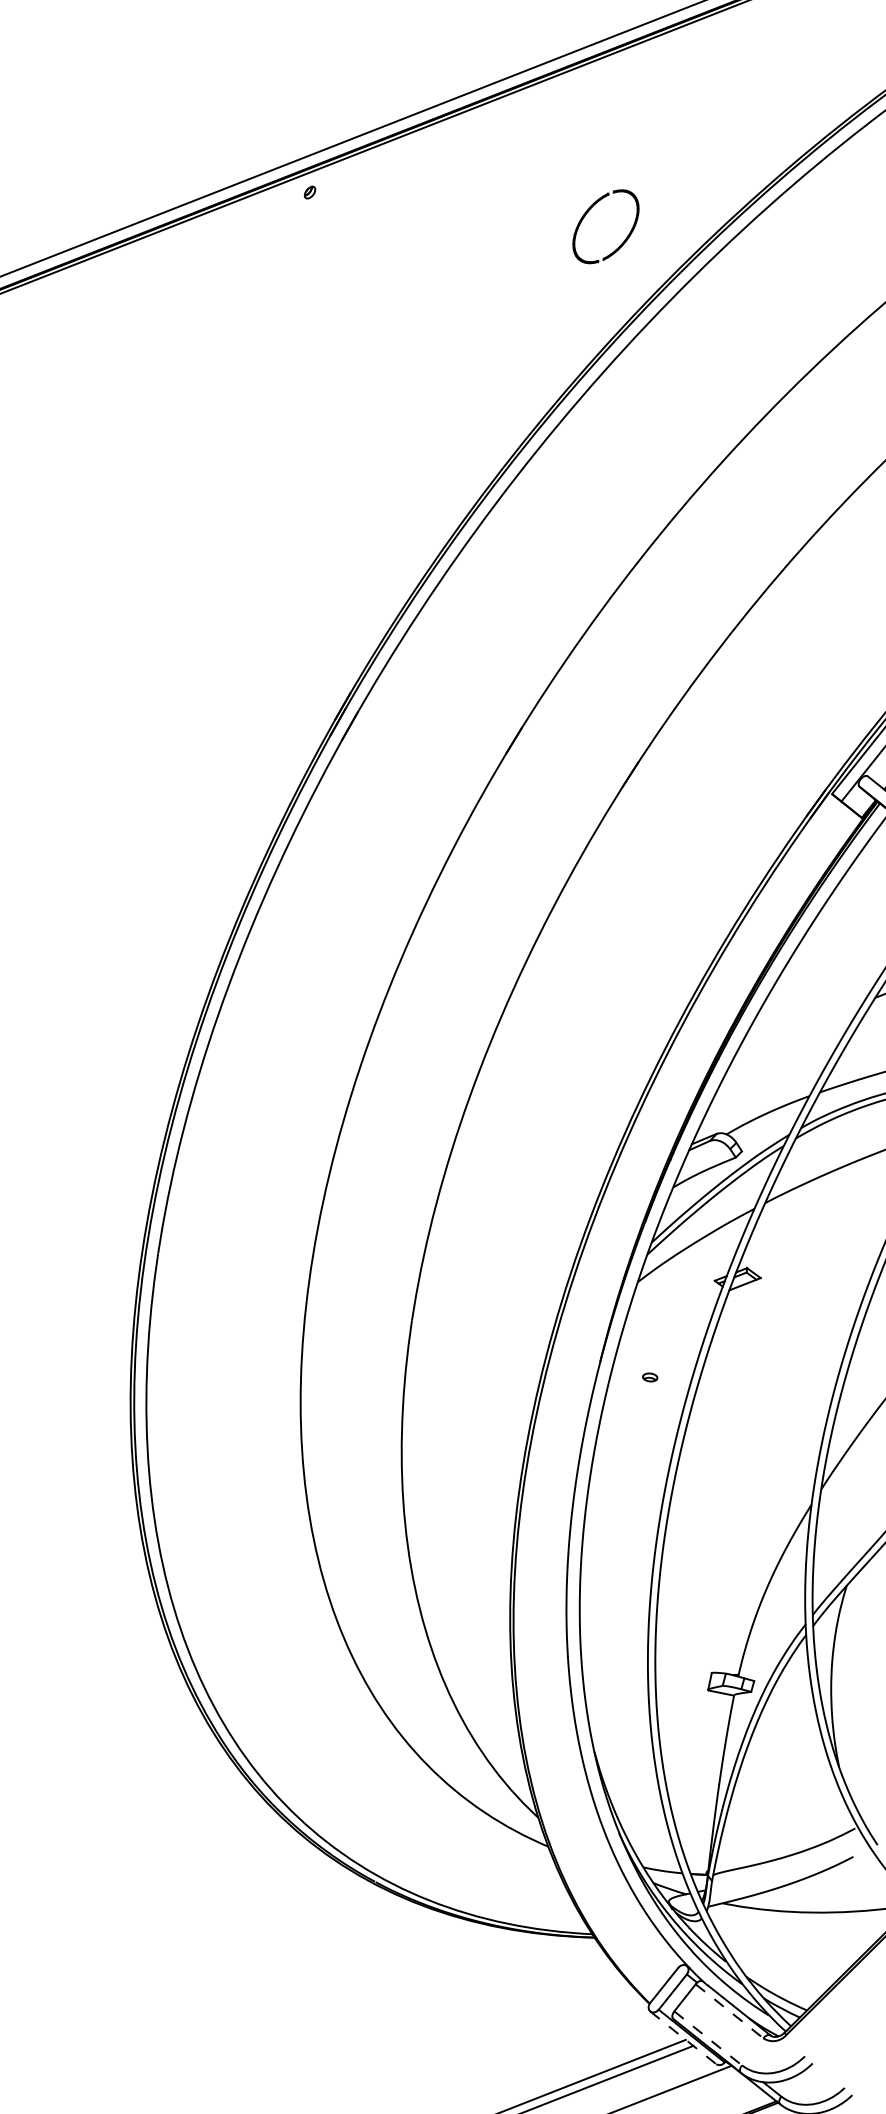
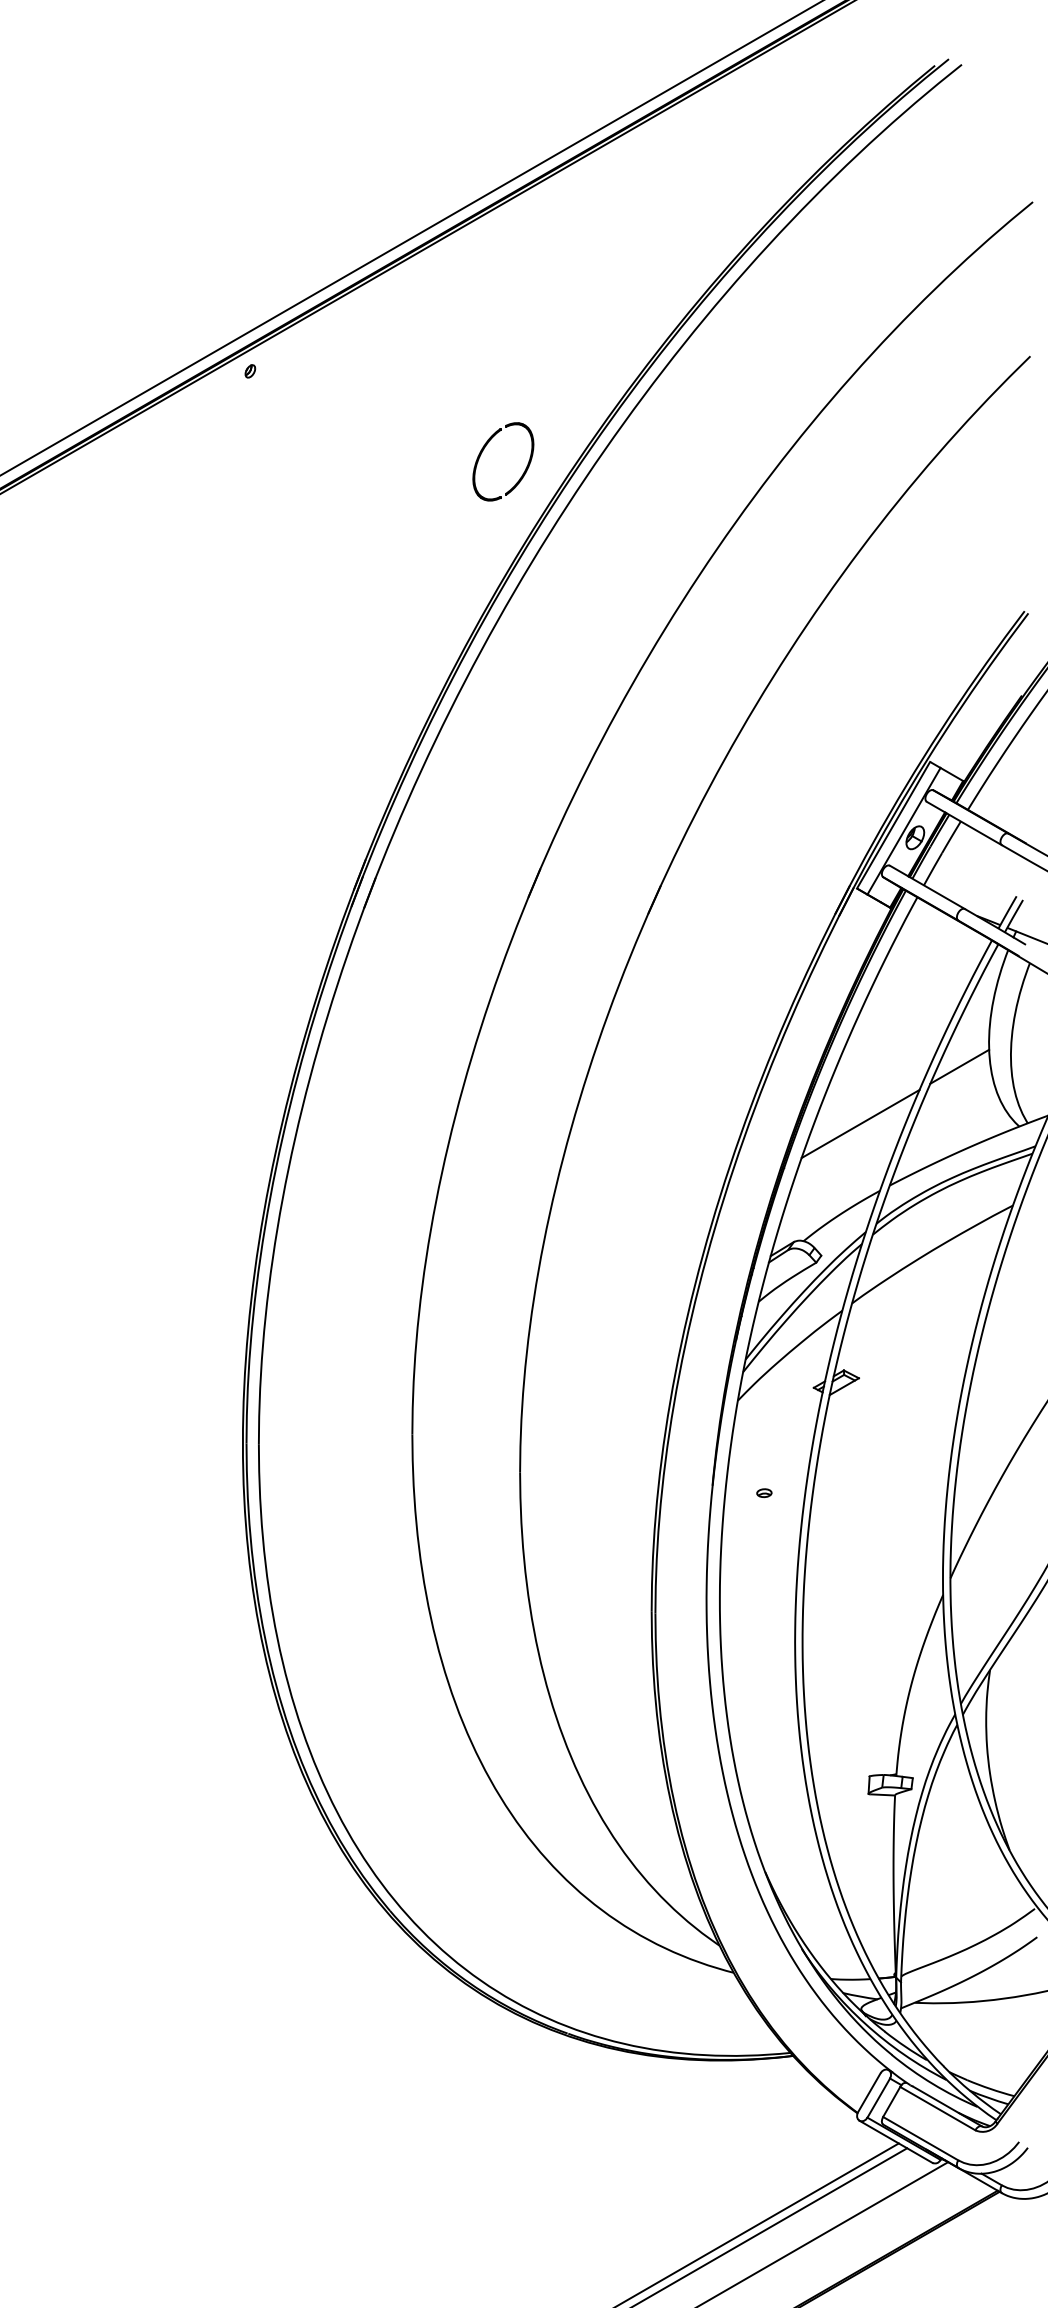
part: (587, 213) -> (483, 451), moved
line: (800, 1026) -> (860, 1123), added
line: (730, 2011) -> (938, 2108), dashed -> solid
line: (683, 2038) -> (896, 2142), dashed -> solid
line: (708, 2038) -> (921, 2138), dashed -> solid

